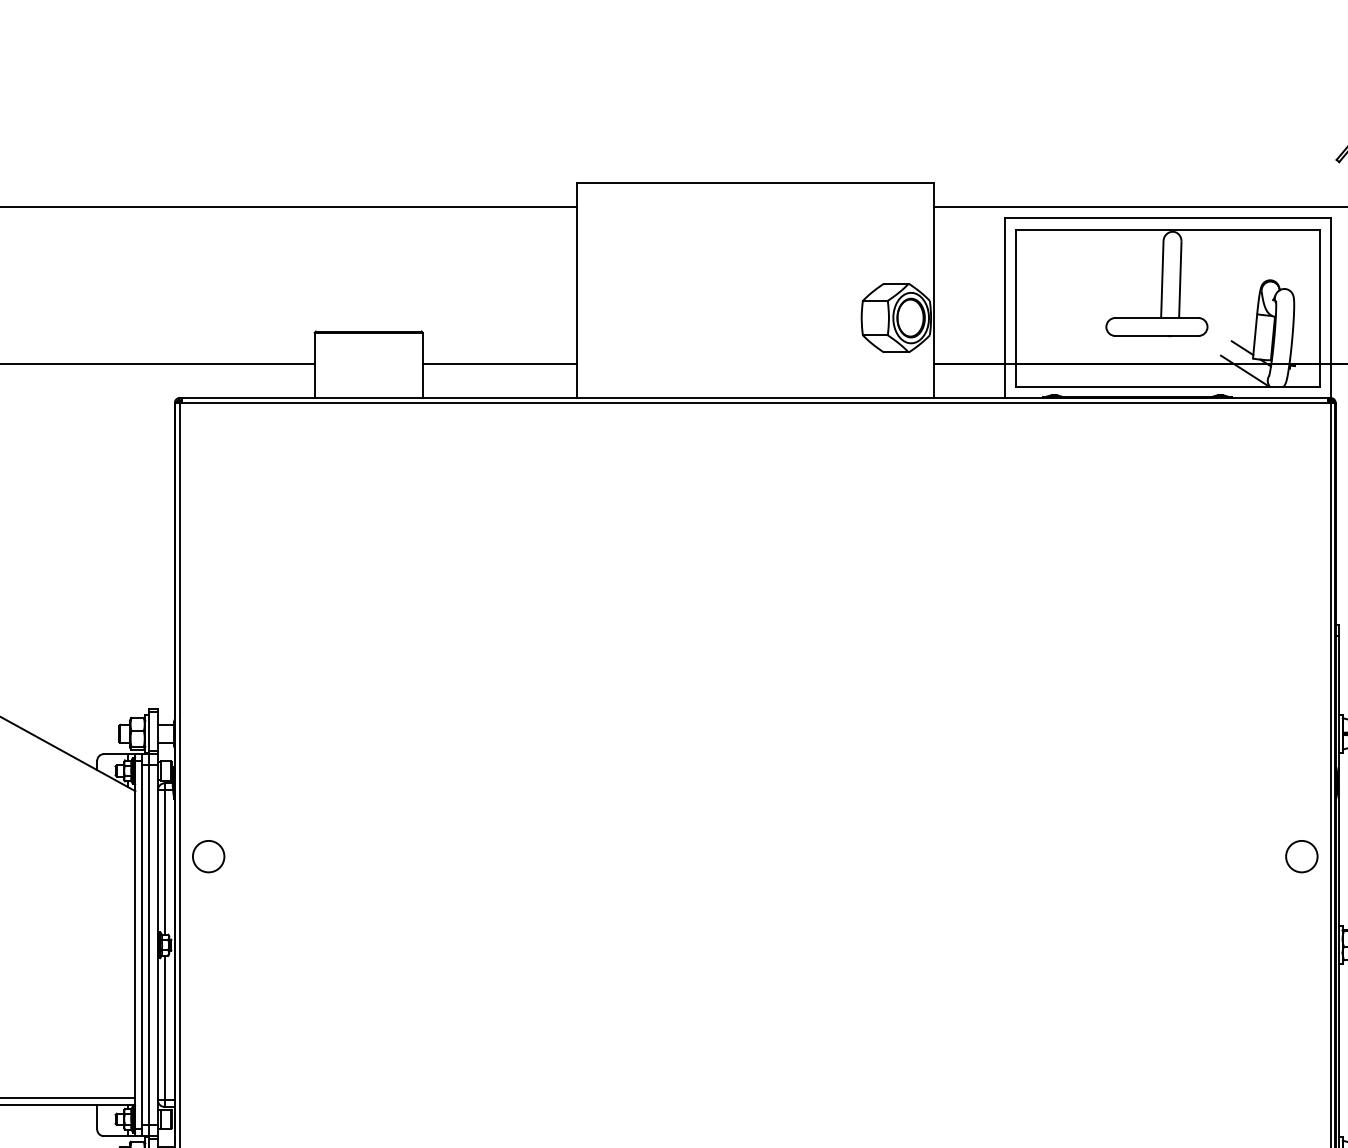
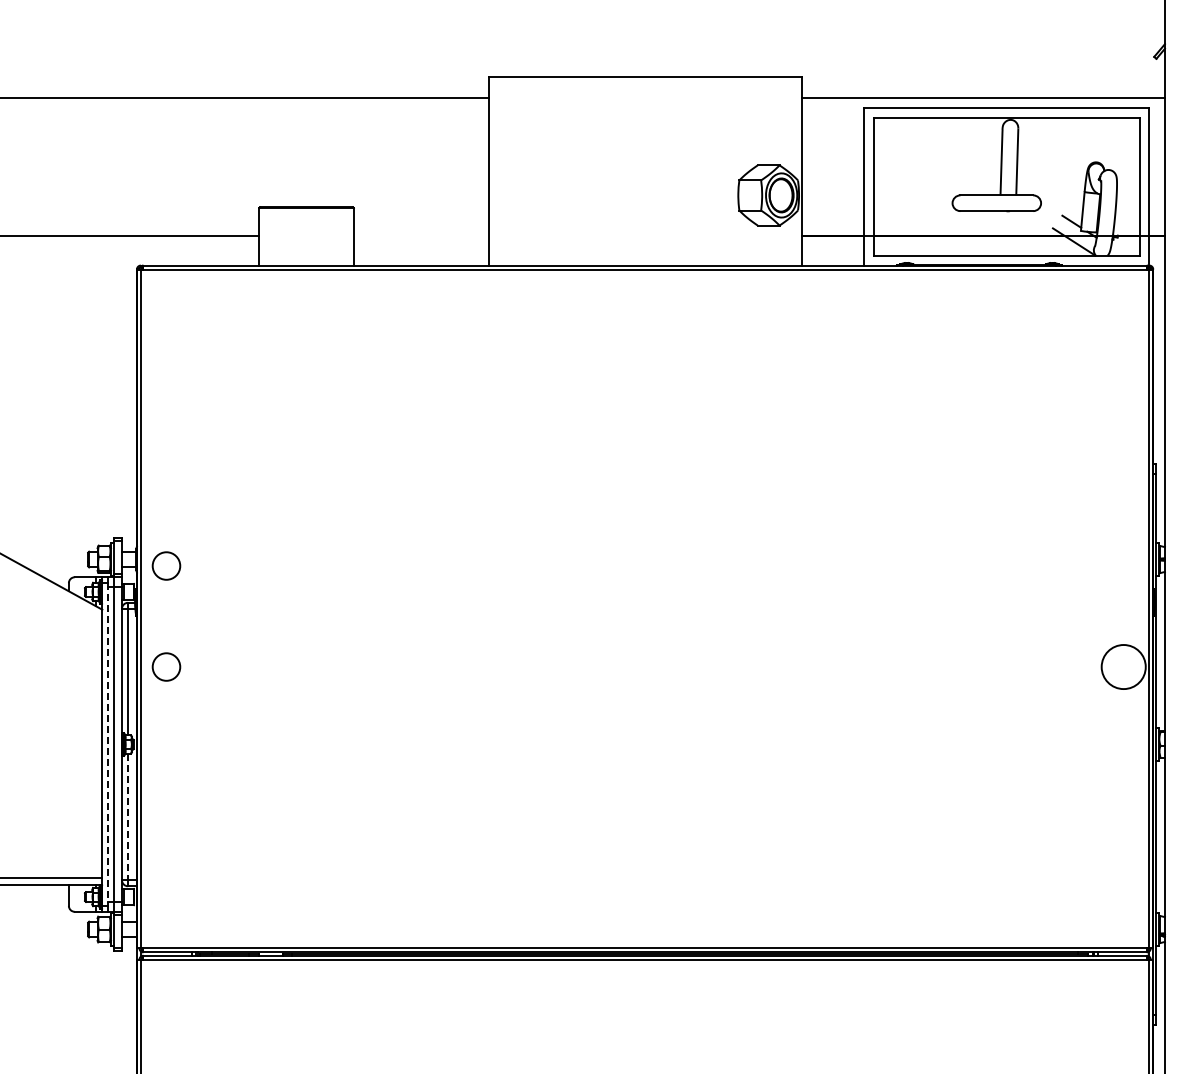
line: (498, 363) -> (420, 235), removed
circle: (208, 740) -> (166, 565), added
circle: (1301, 856) -> (1123, 666), size x1.6
line: (142, 946) -> (108, 745), solid -> dashed
line: (164, 1028) -> (127, 817), solid -> dashed

